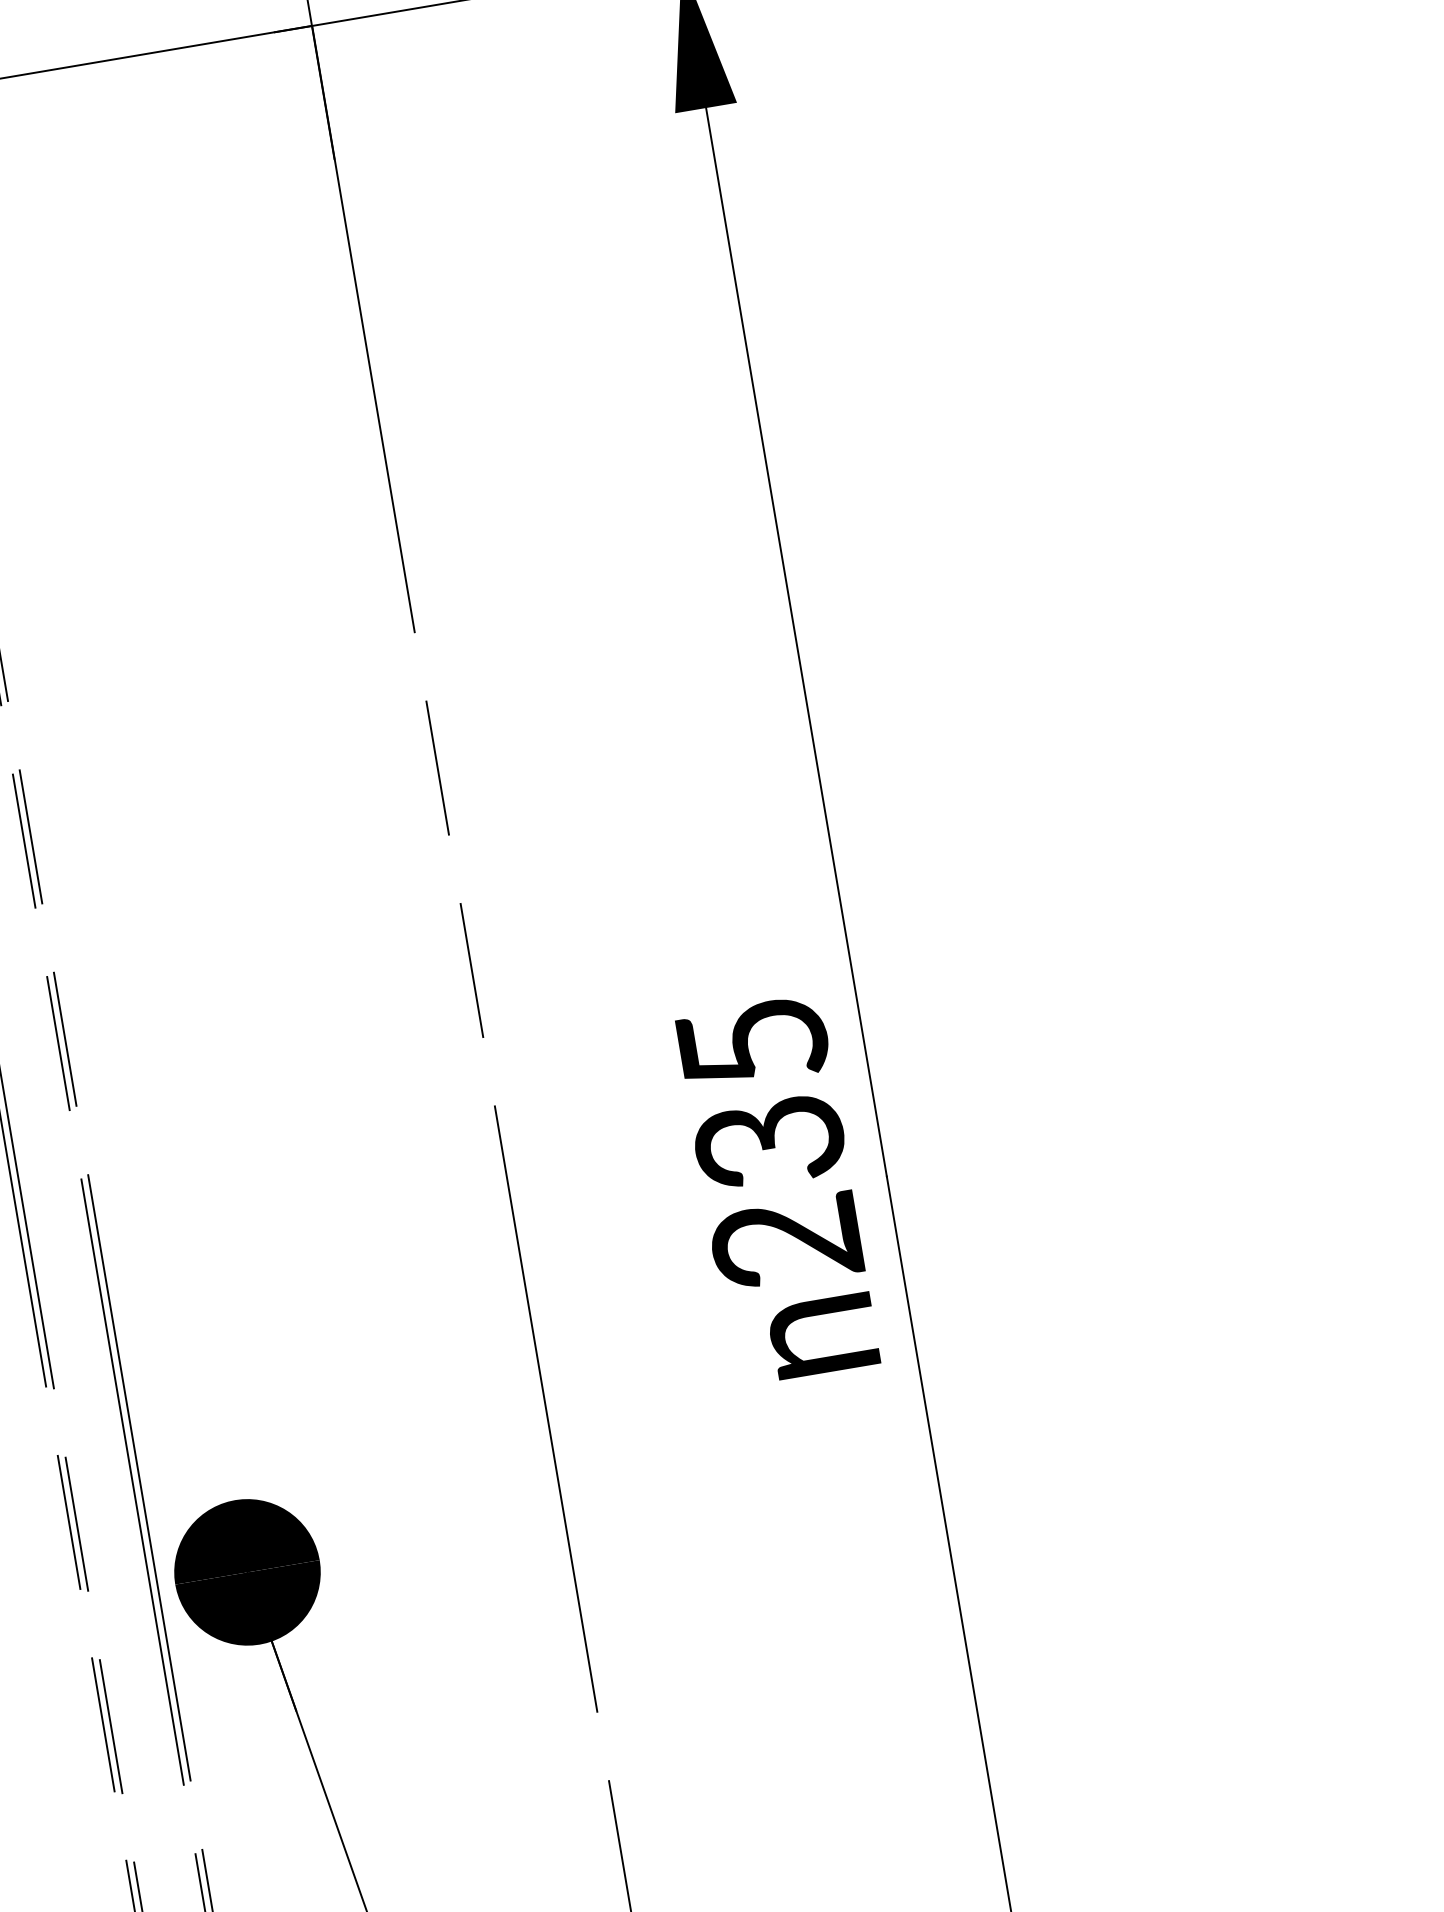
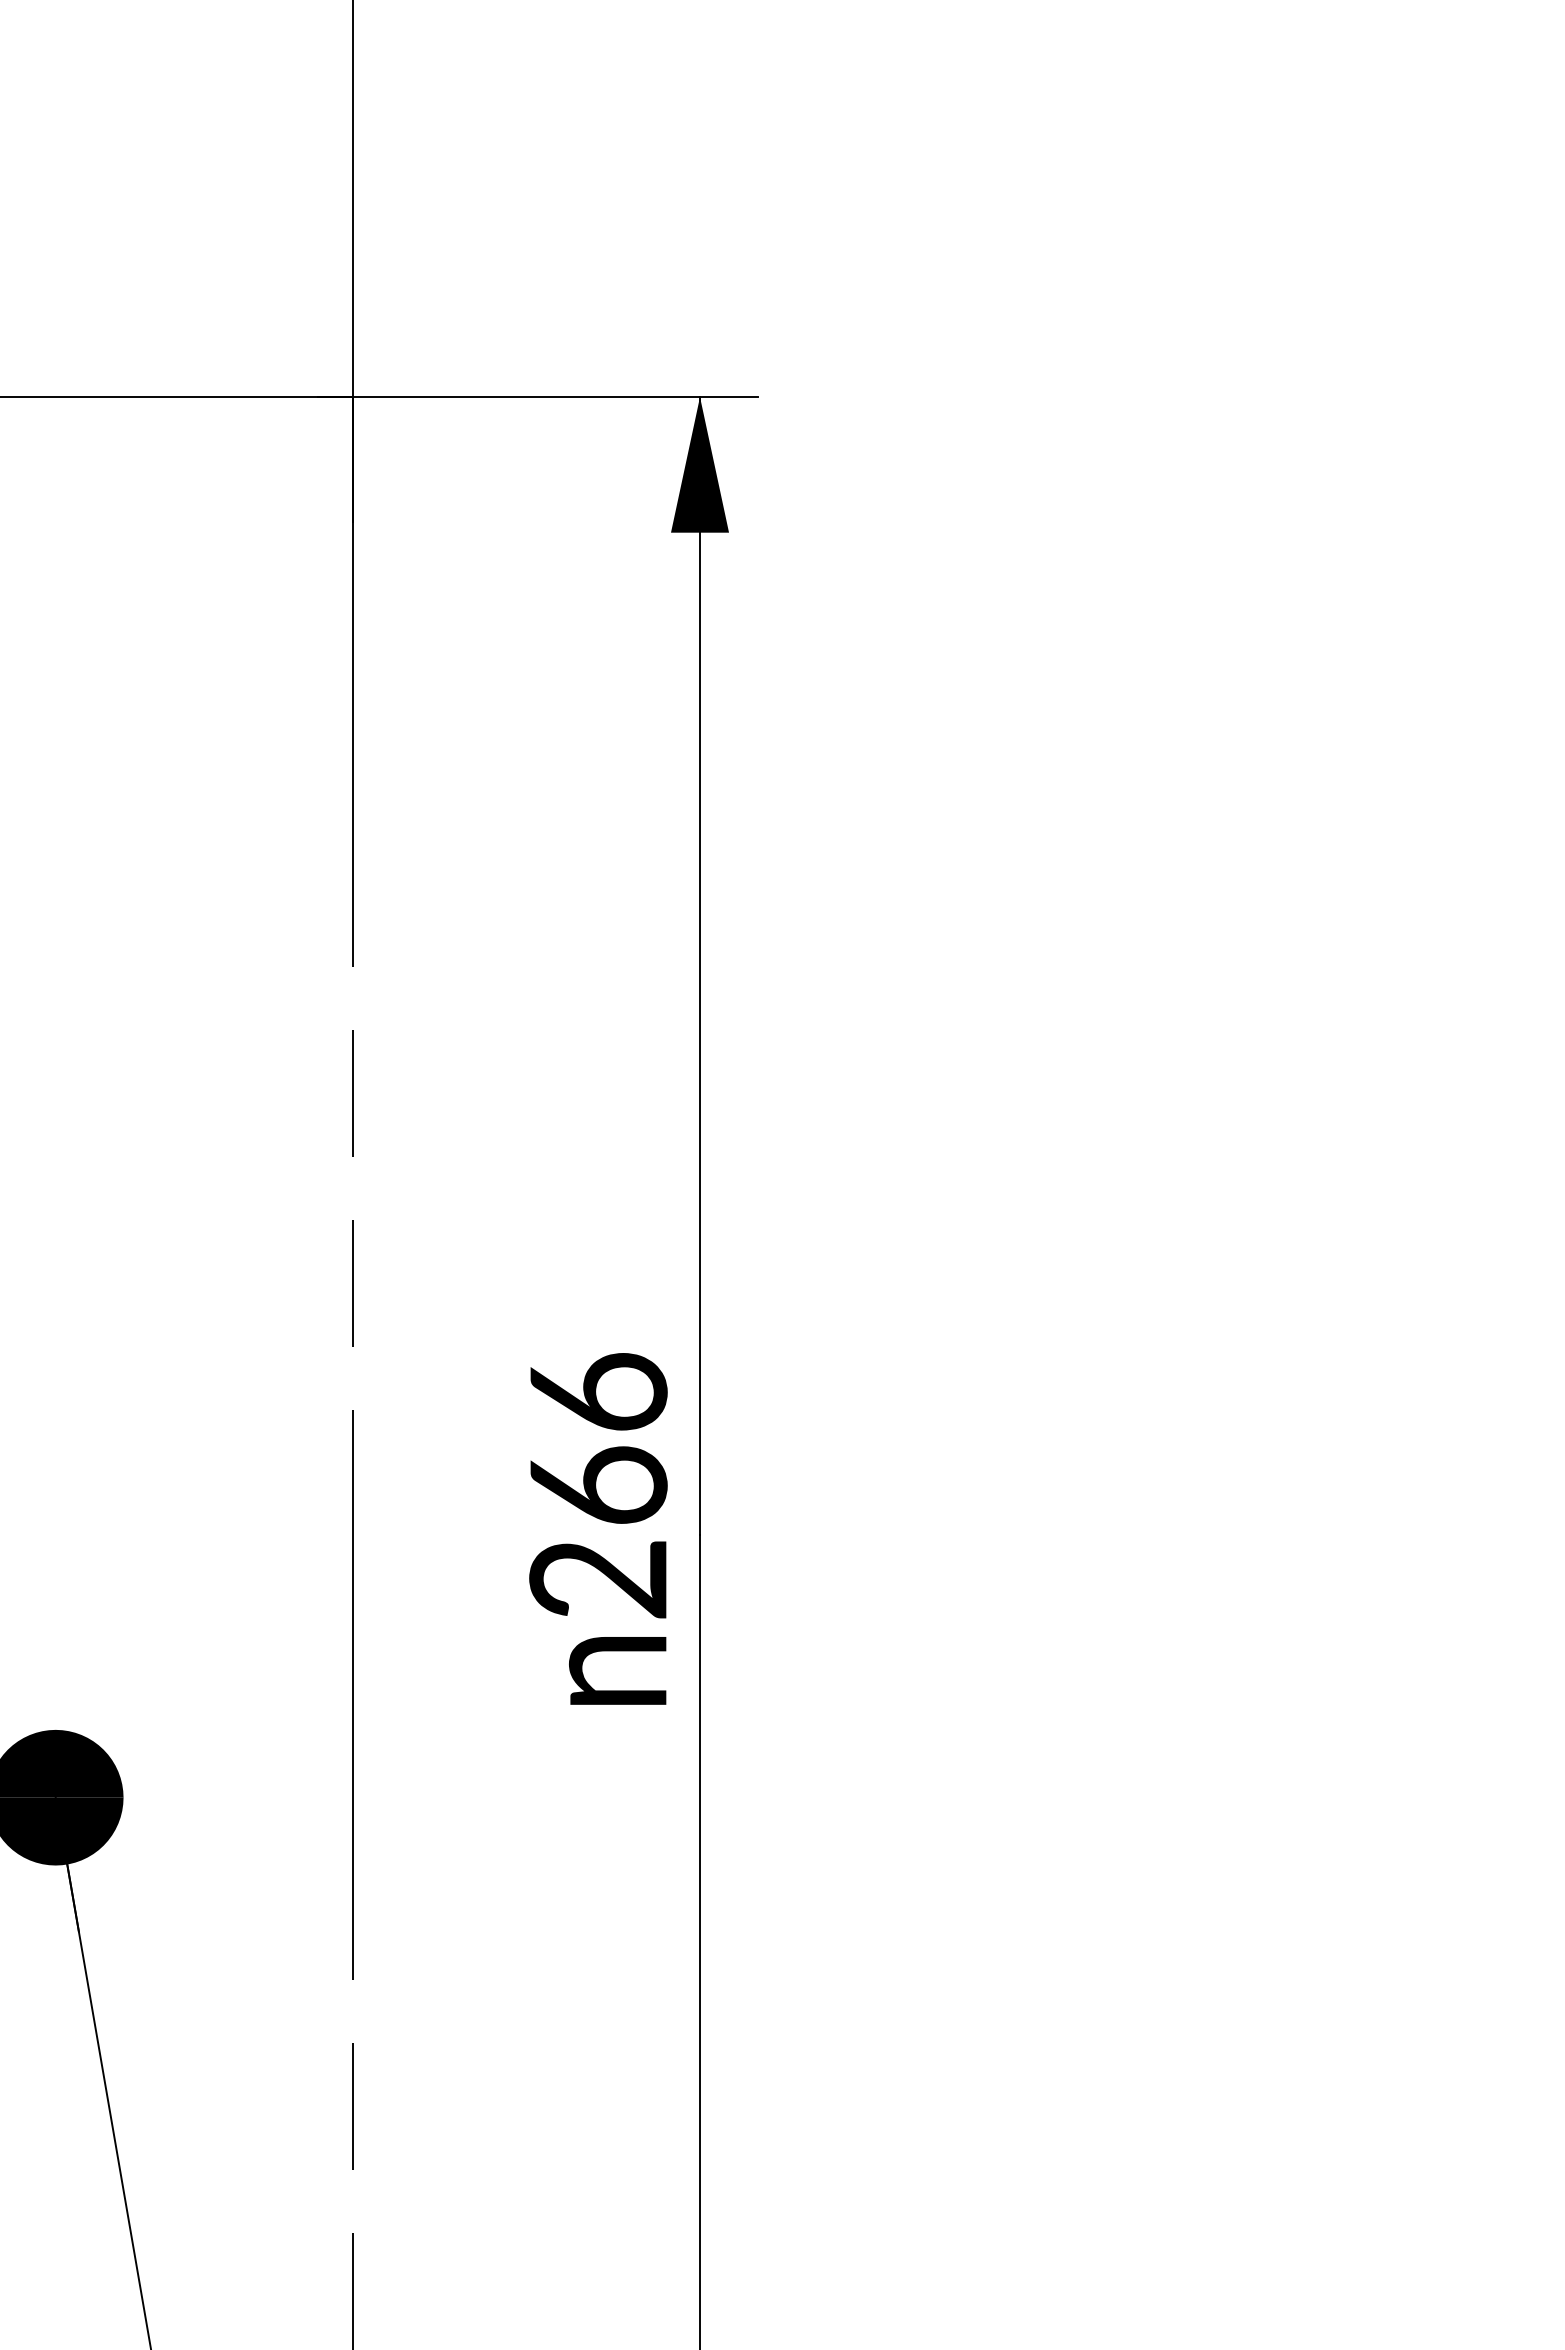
text: (761, 1092) -> (598, 1439), 235 -> 266

